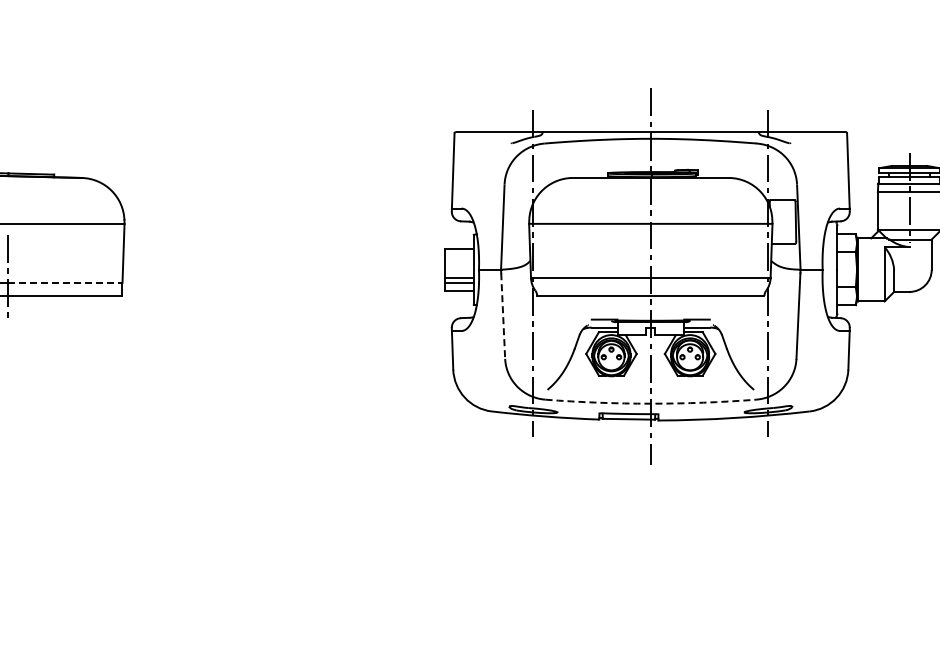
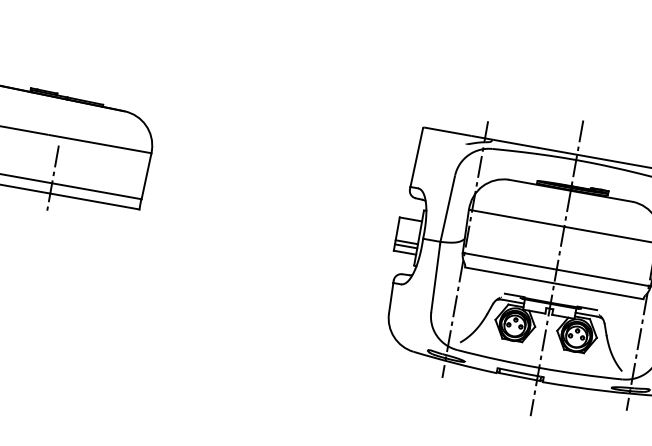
line: (65, 282) -> (96, 190), dashed -> solid
line: (503, 316) -> (435, 278), dashed -> solid
arc: (650, 403) -> (539, 367), dashed -> solid

